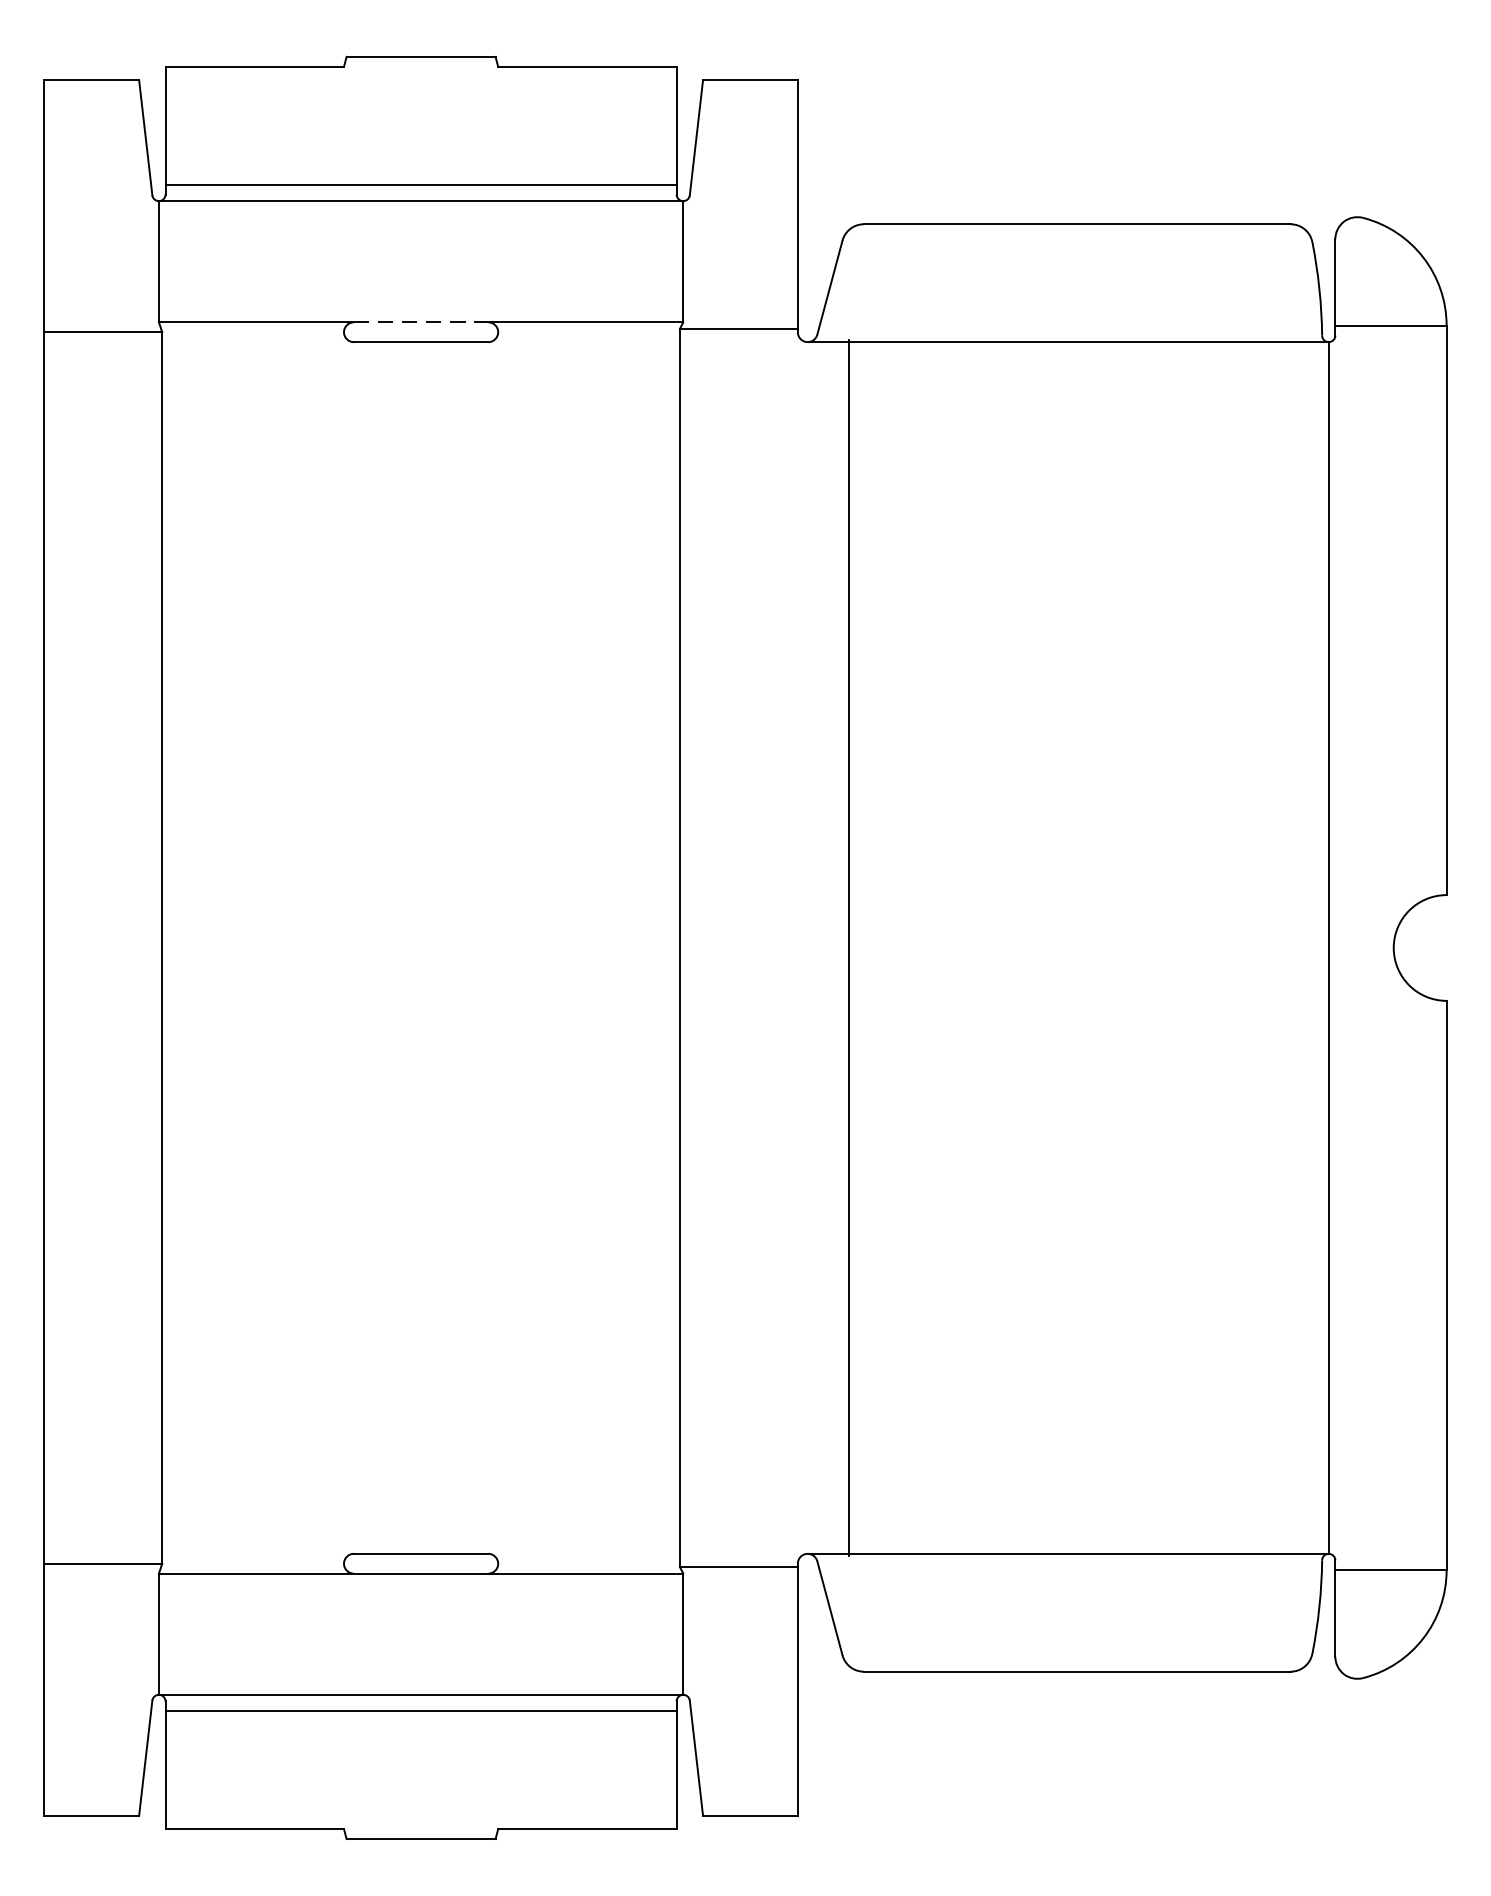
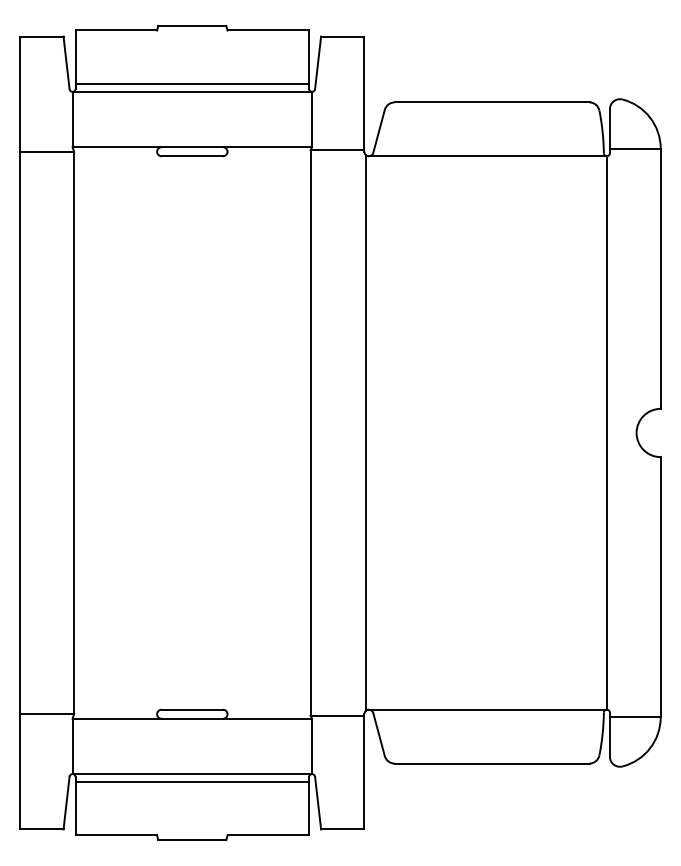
line: (421, 322) -> (192, 147), dashed -> solid
line: (848, 946) -> (365, 432), moved

